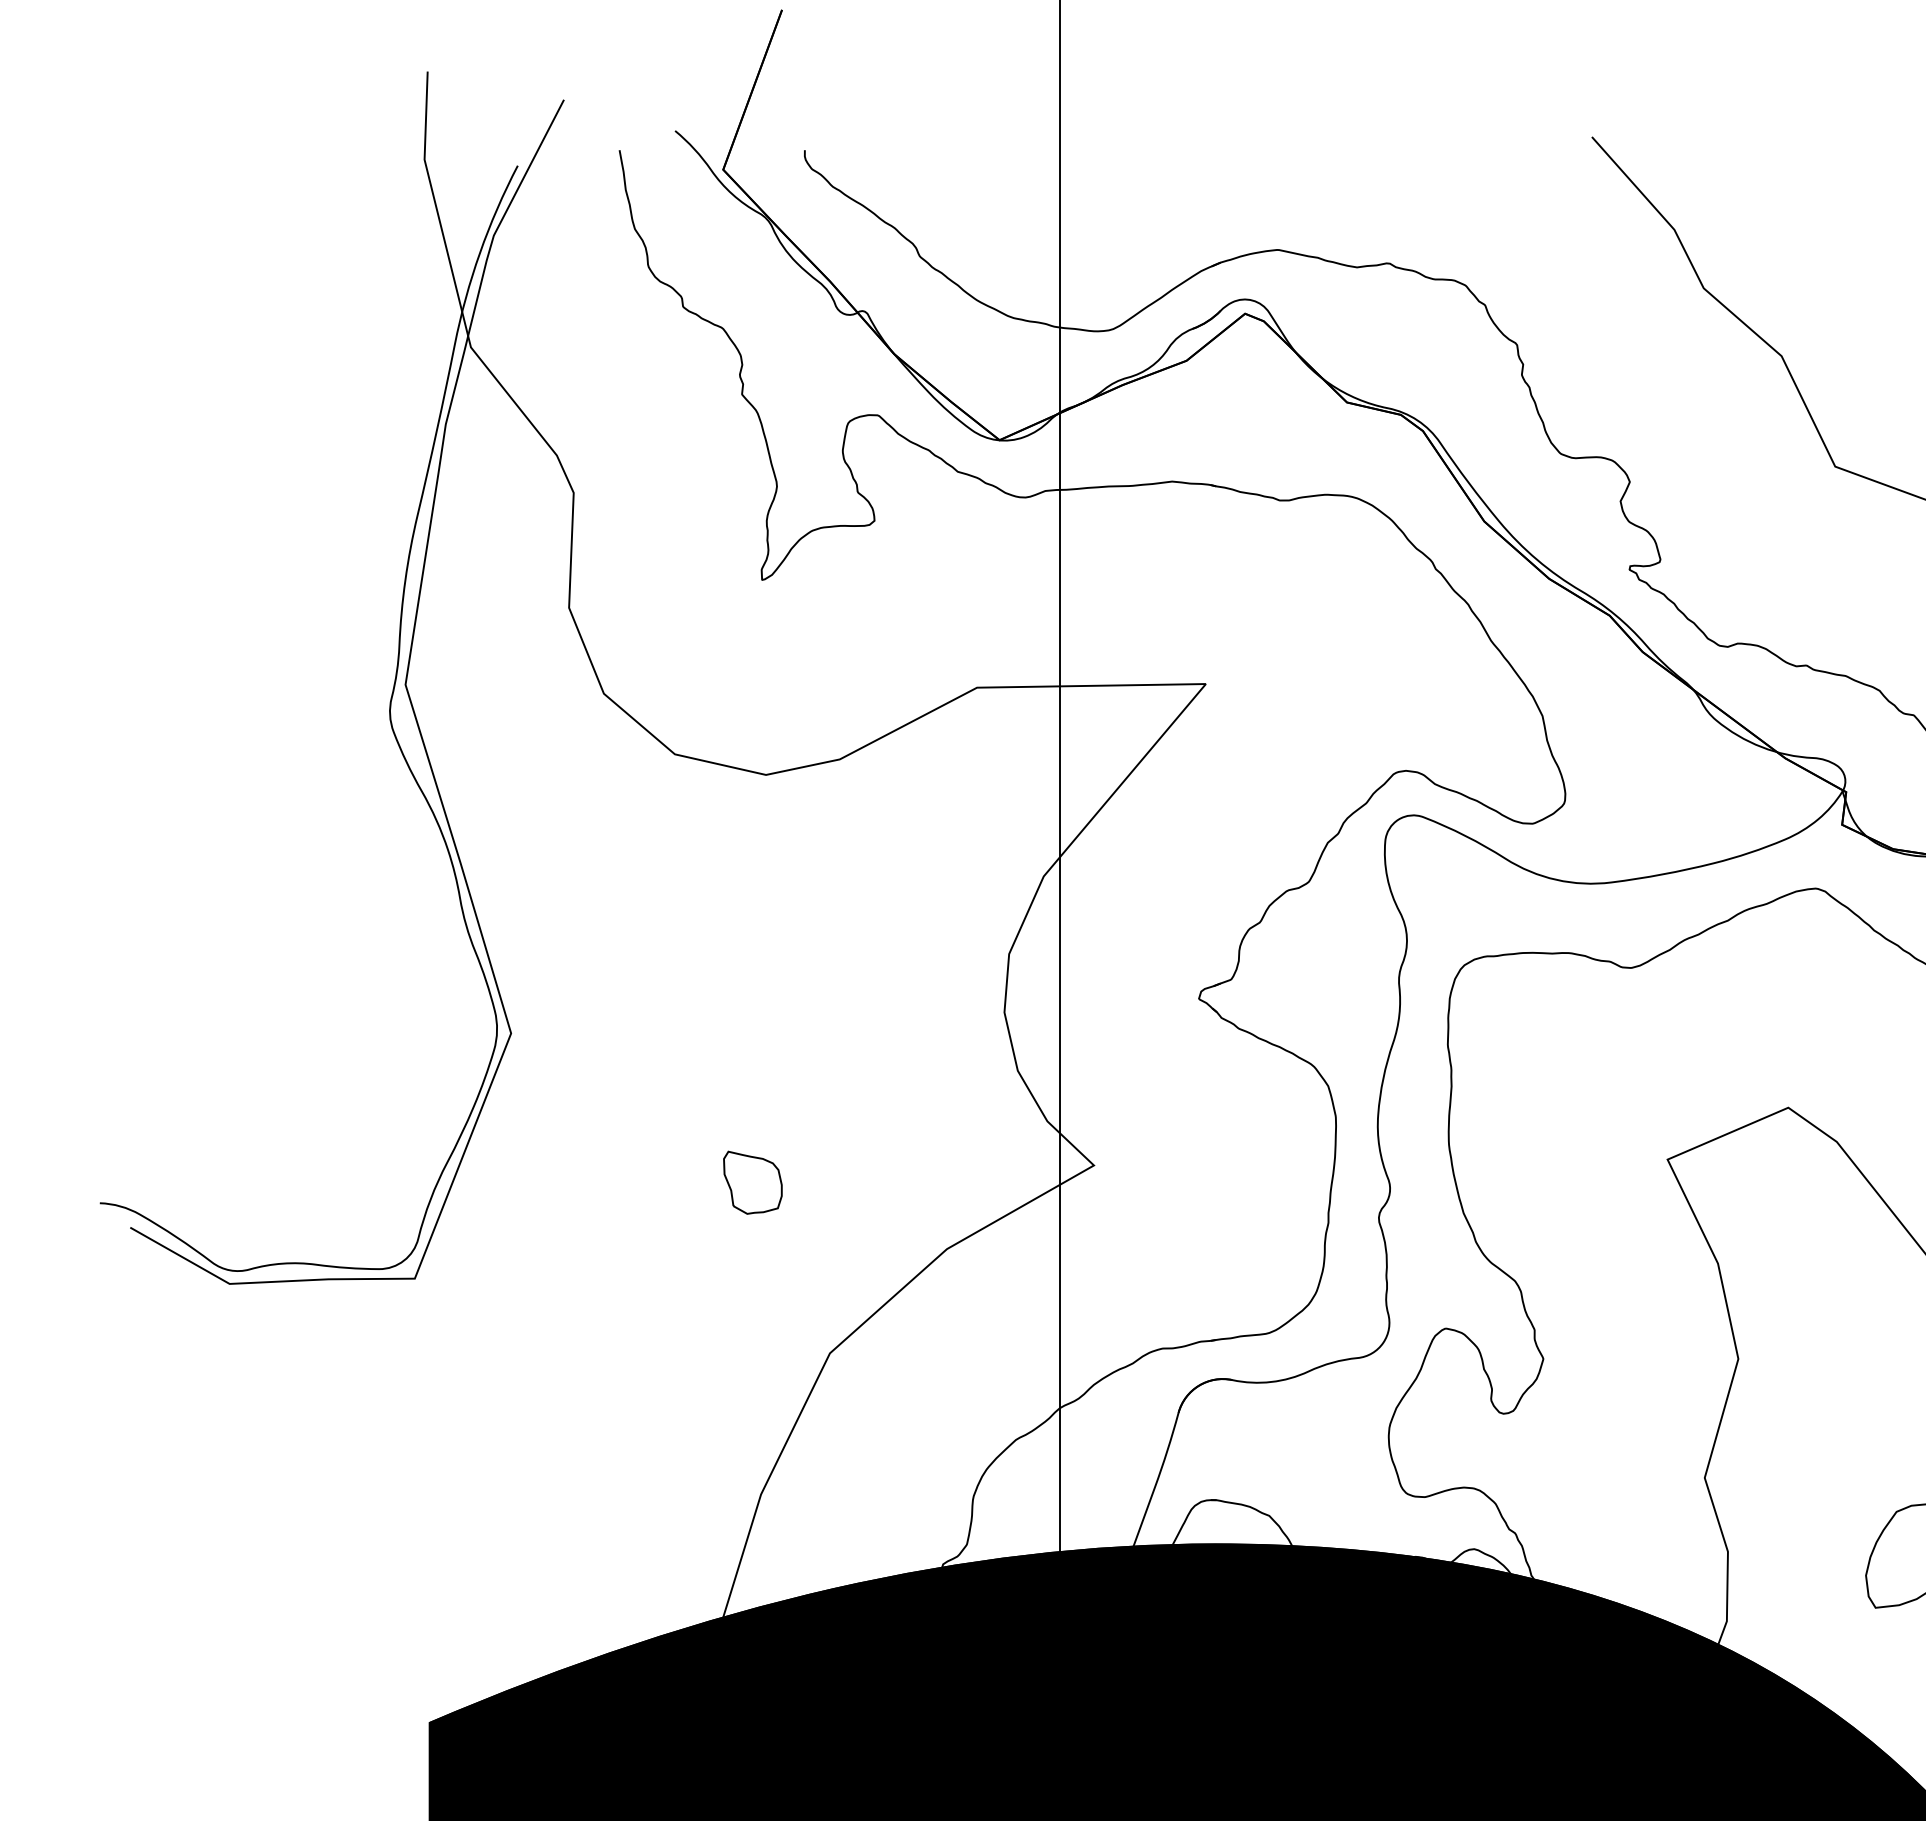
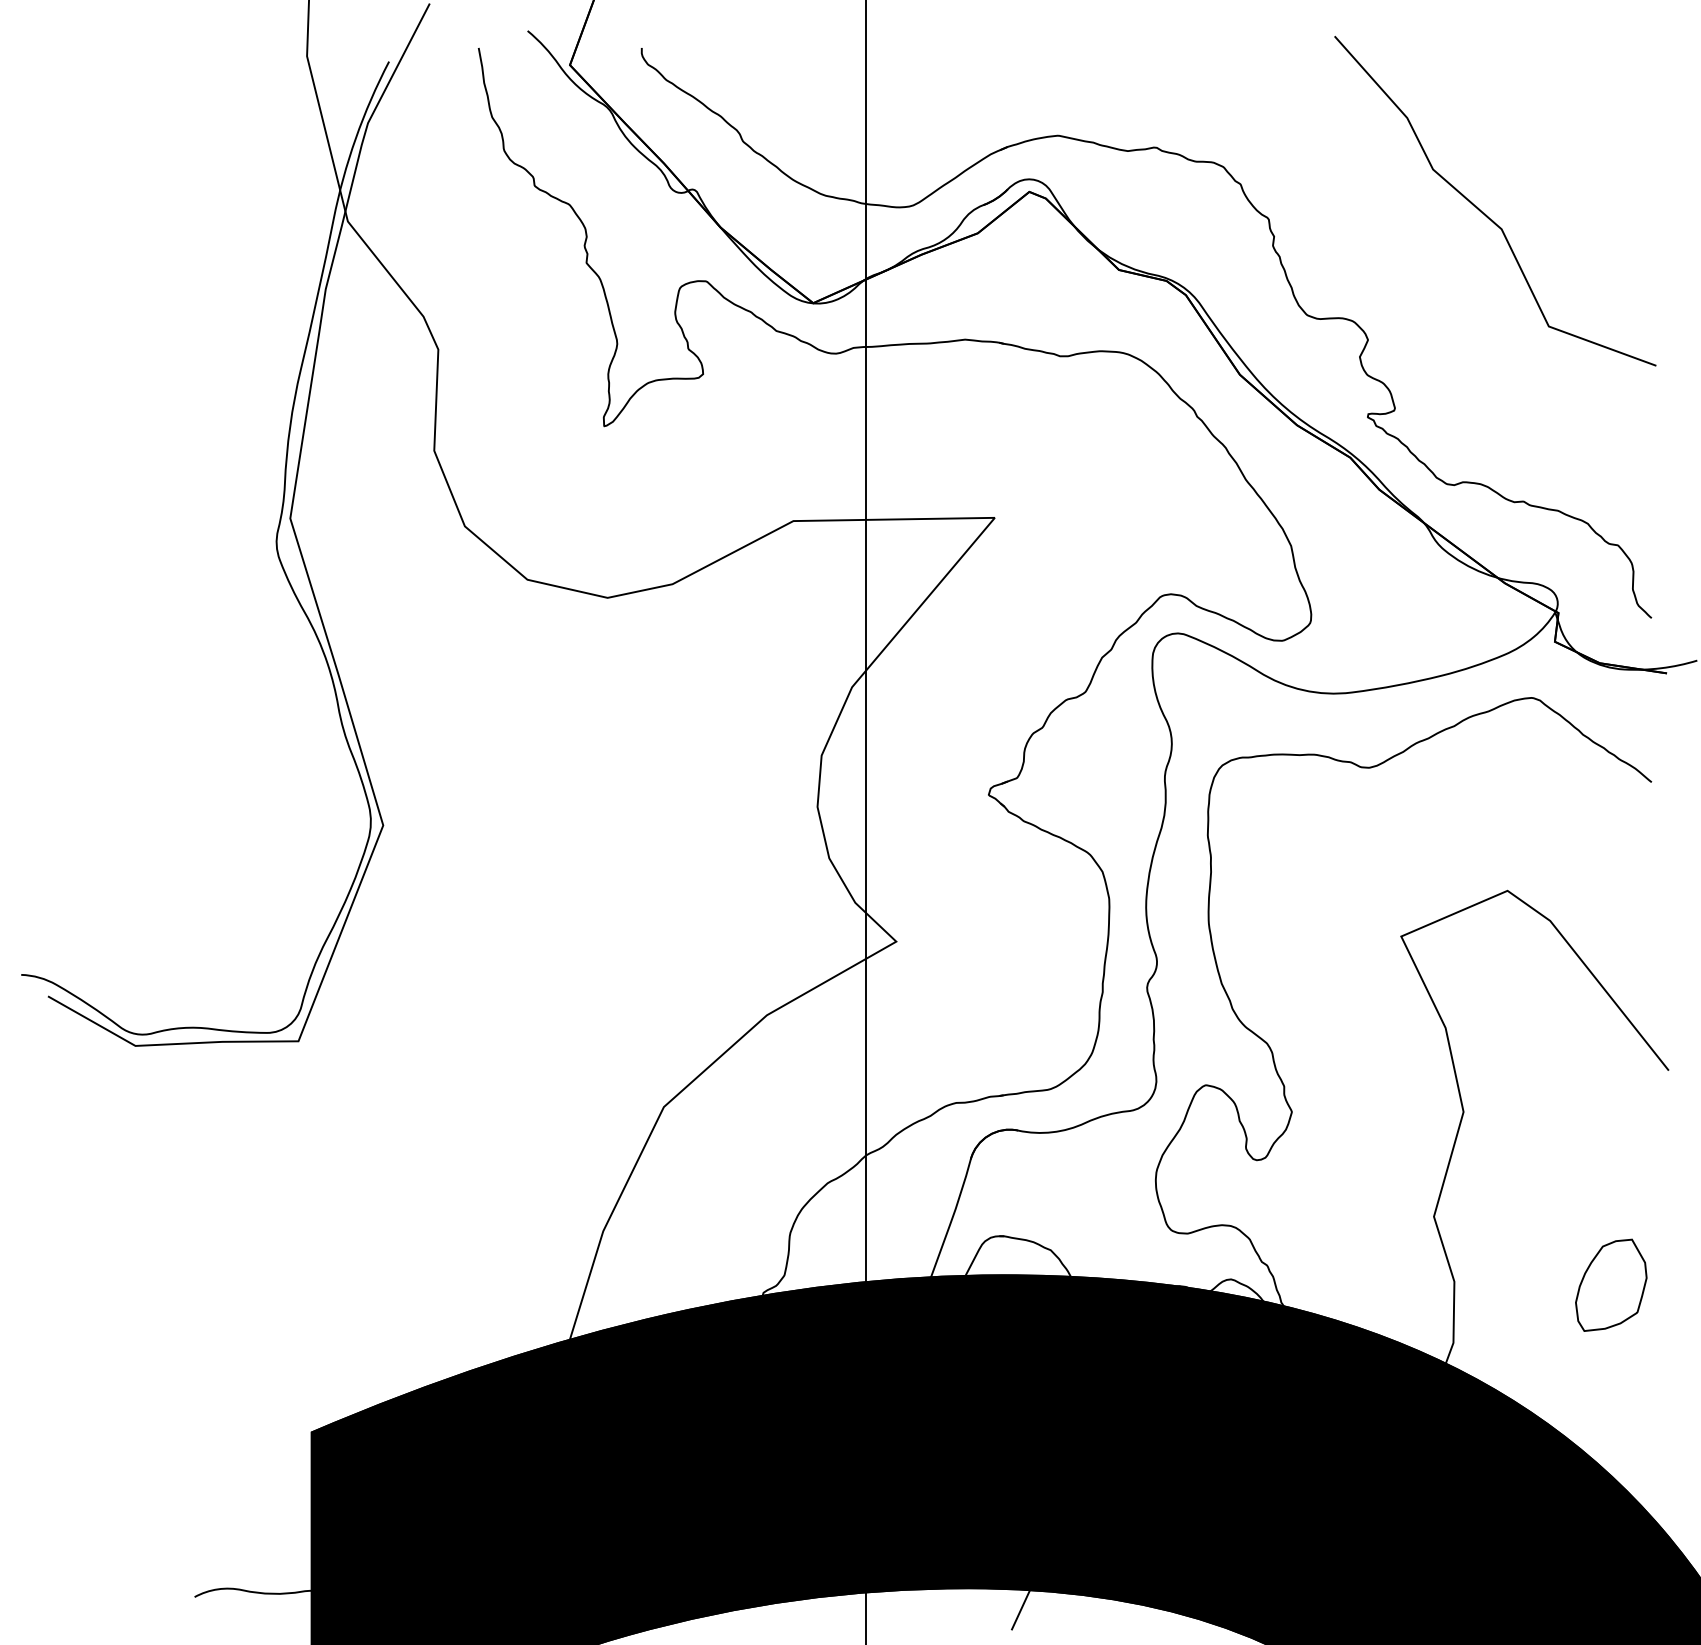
part: (752, 1182) -> (595, 956), removed

